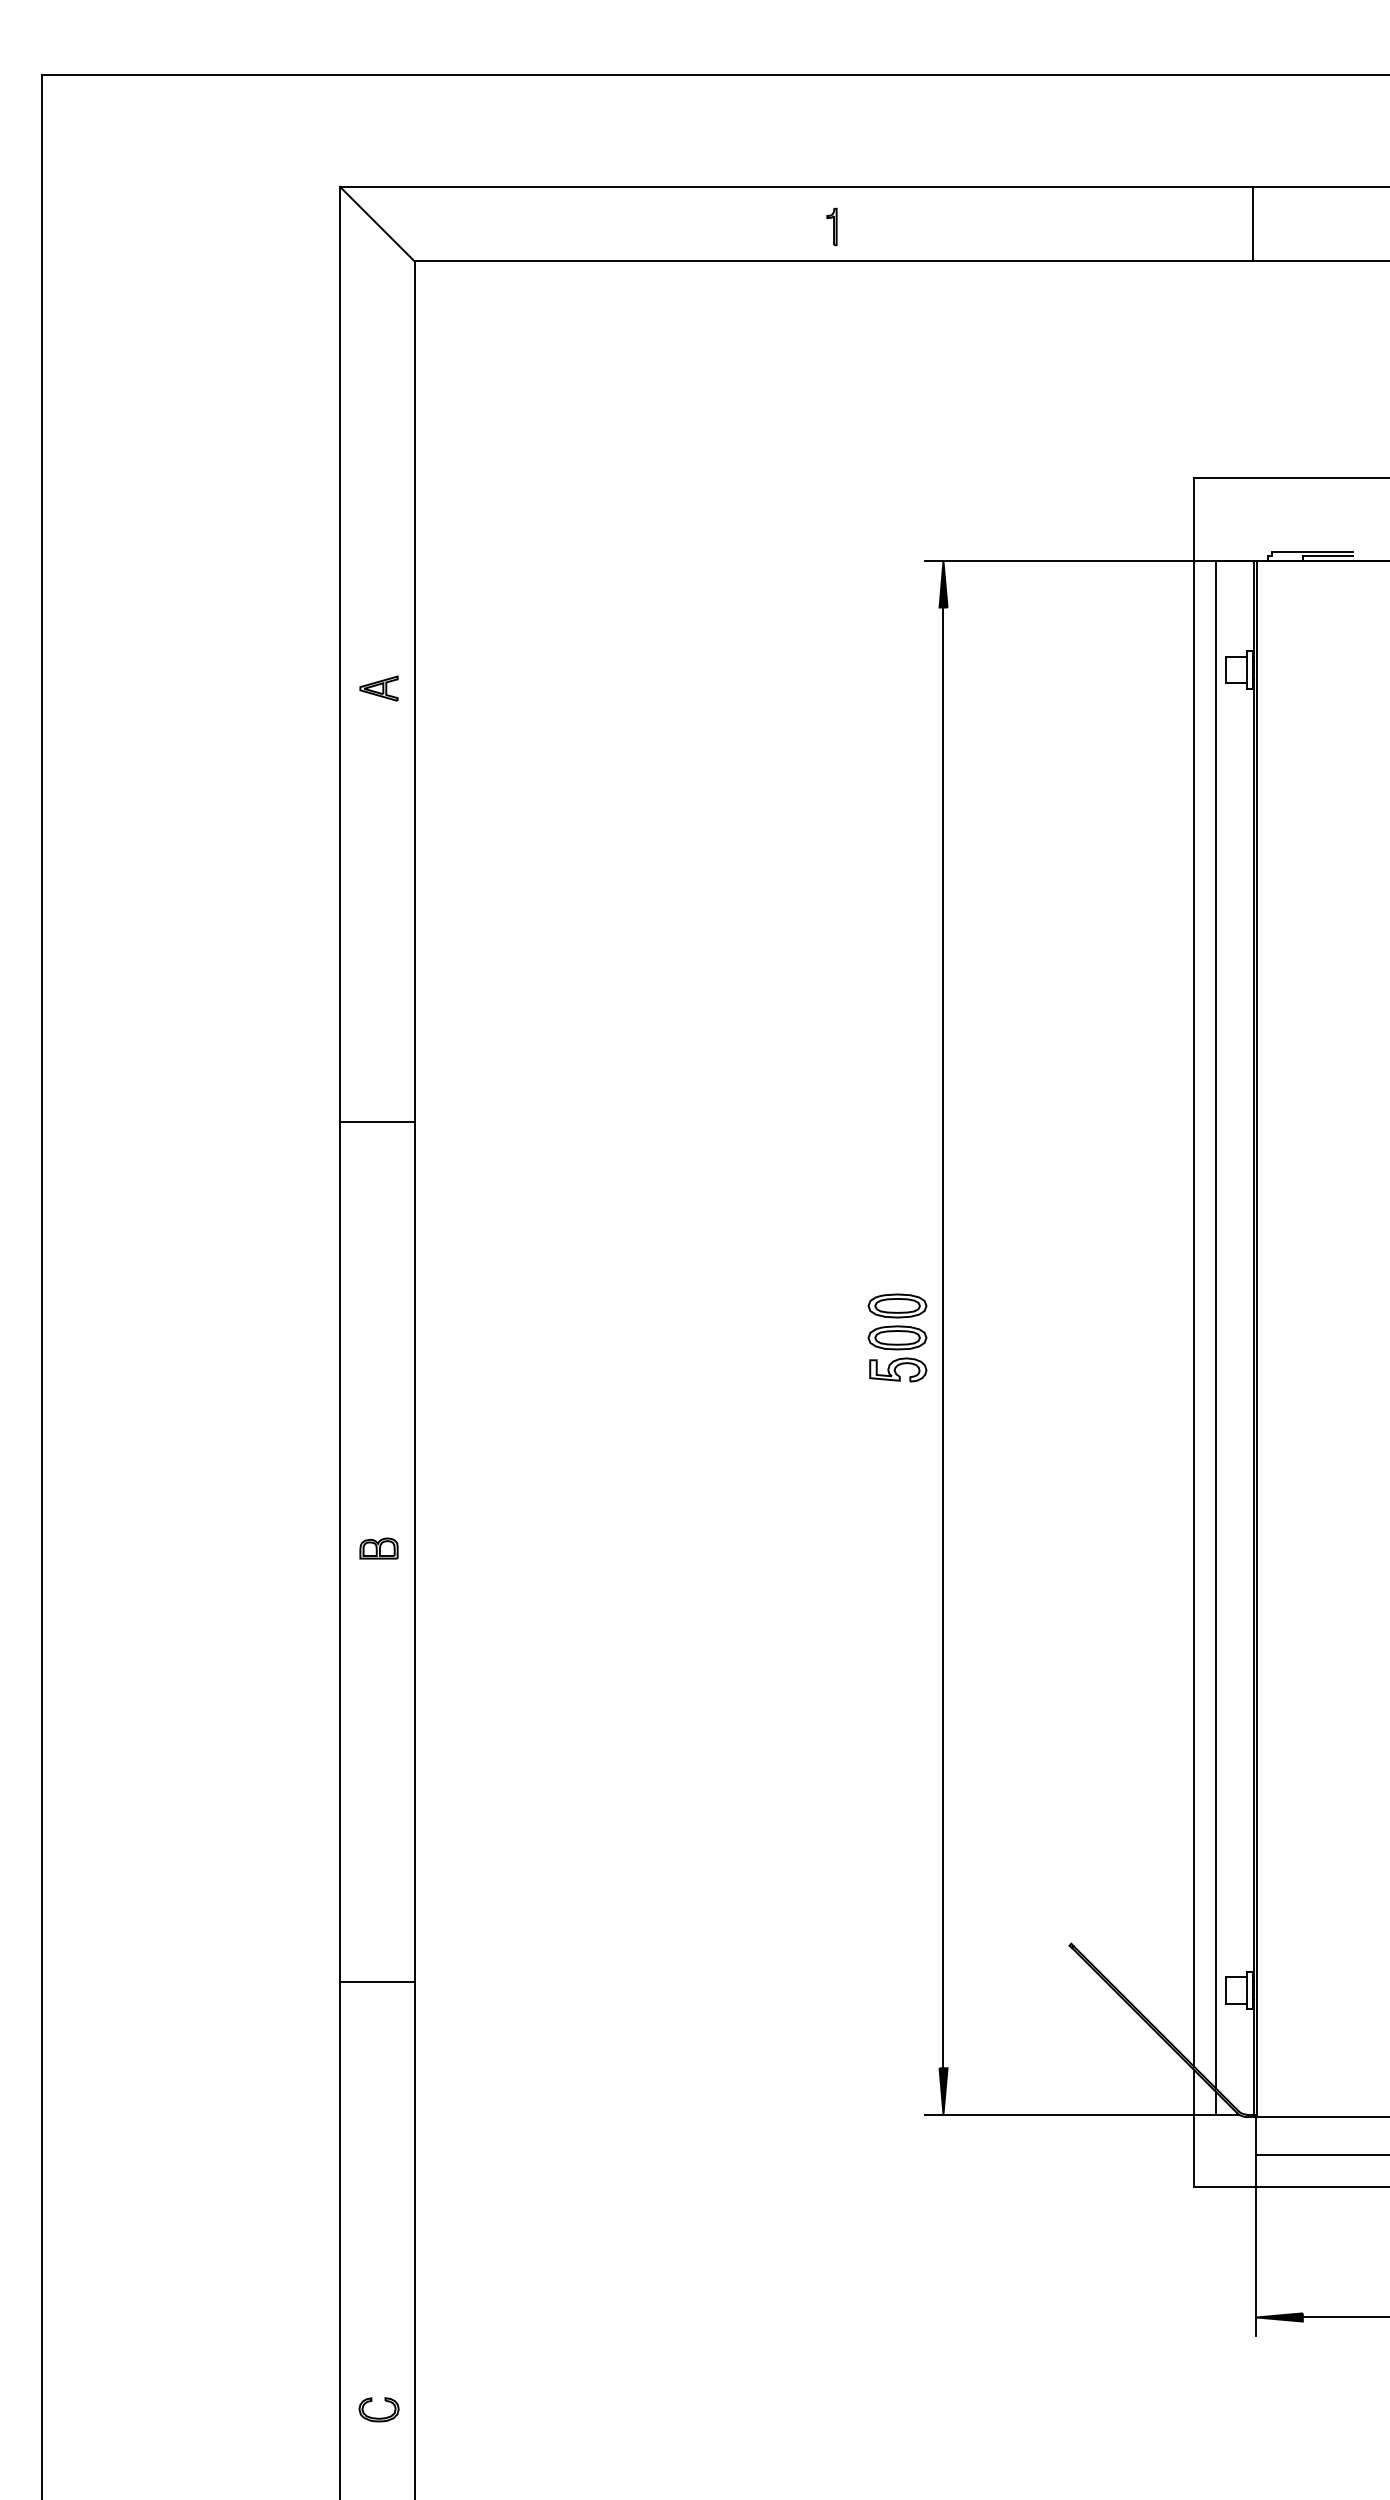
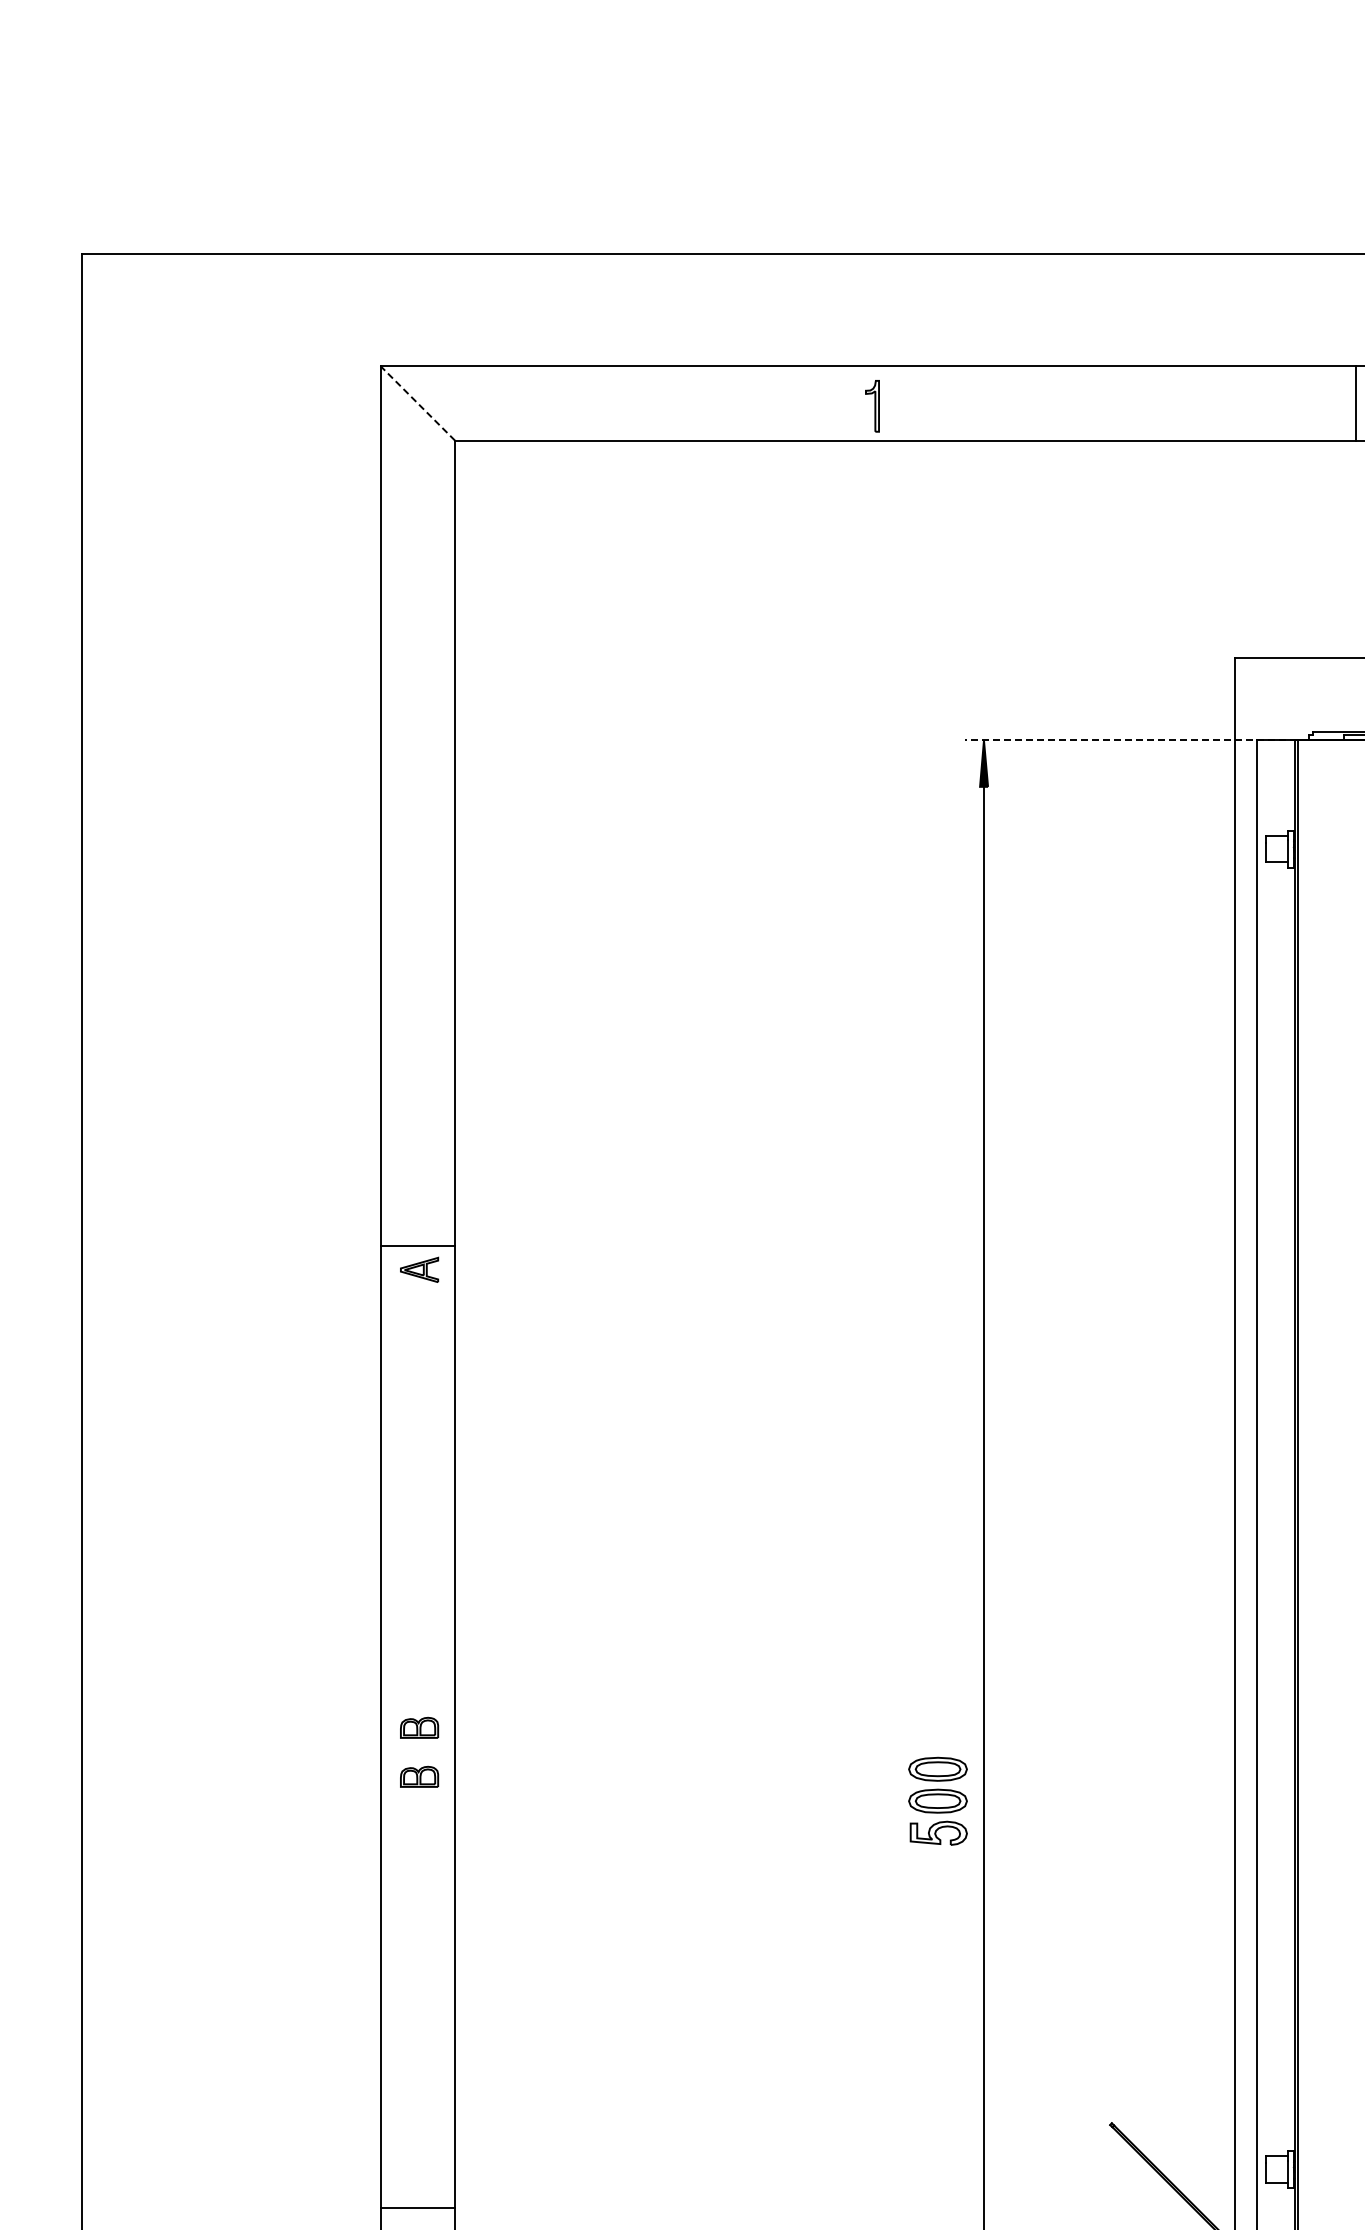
line: (1253, 223) -> (1356, 402), moved
line: (377, 224) -> (418, 403), solid -> dashed
part: (831, 226) -> (872, 405), size x1.4
line: (1090, 561) -> (1131, 740), solid -> dashed
part: (378, 688) -> (419, 1269), moved
line: (377, 1122) -> (418, 1246), moved
part: (897, 1337) -> (938, 1800), moved
part: (378, 1597) -> (419, 1776), added
line: (377, 1982) -> (418, 2207), moved

